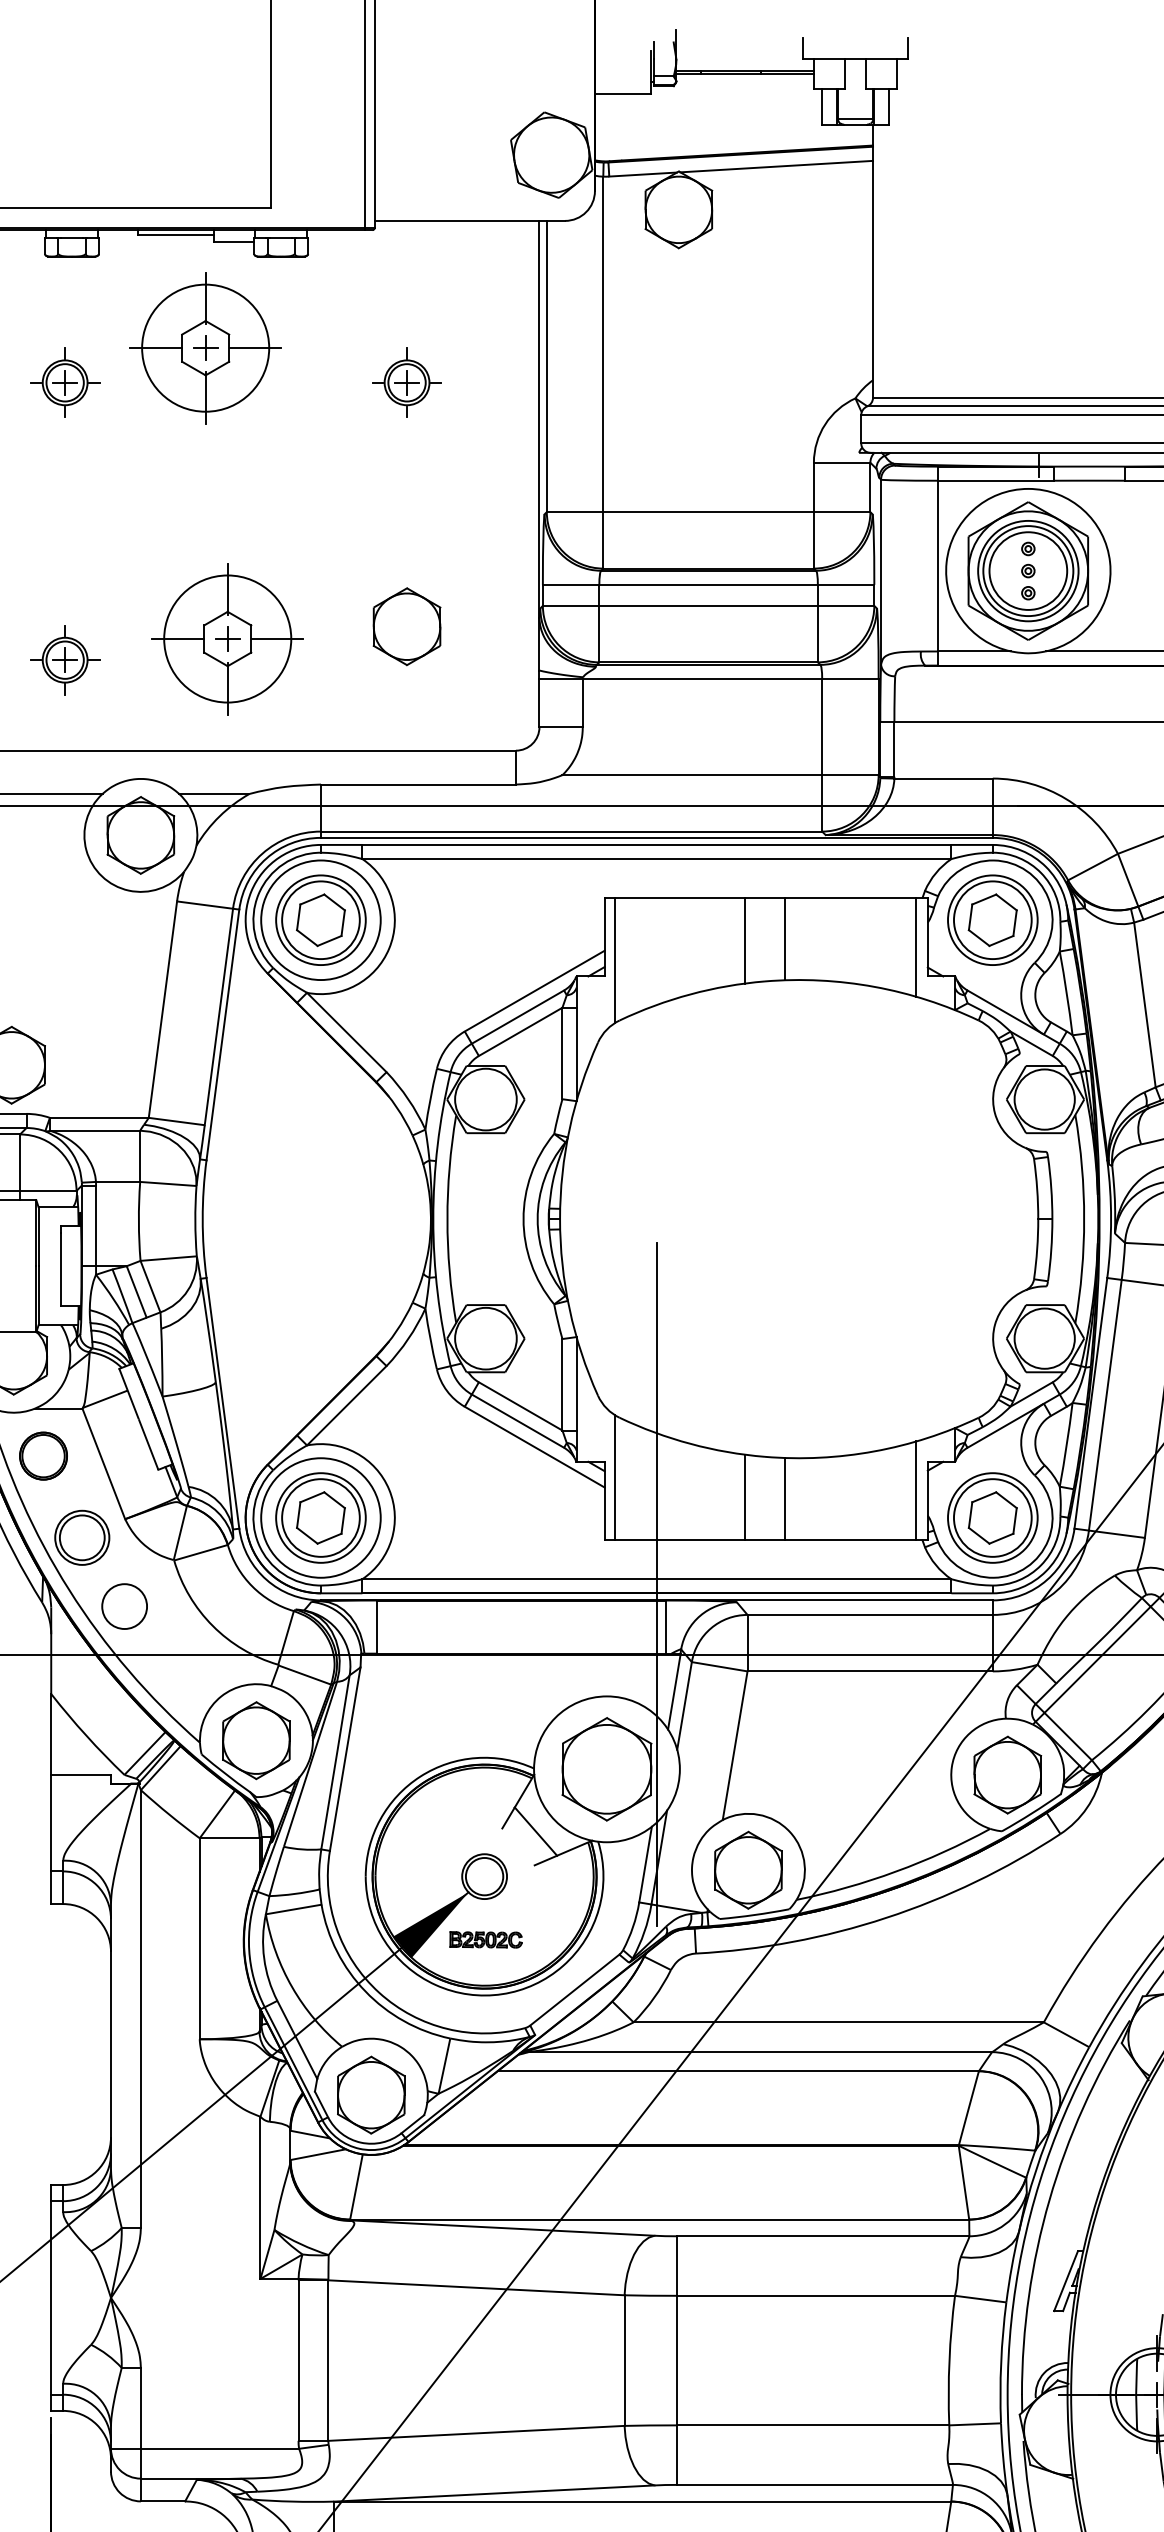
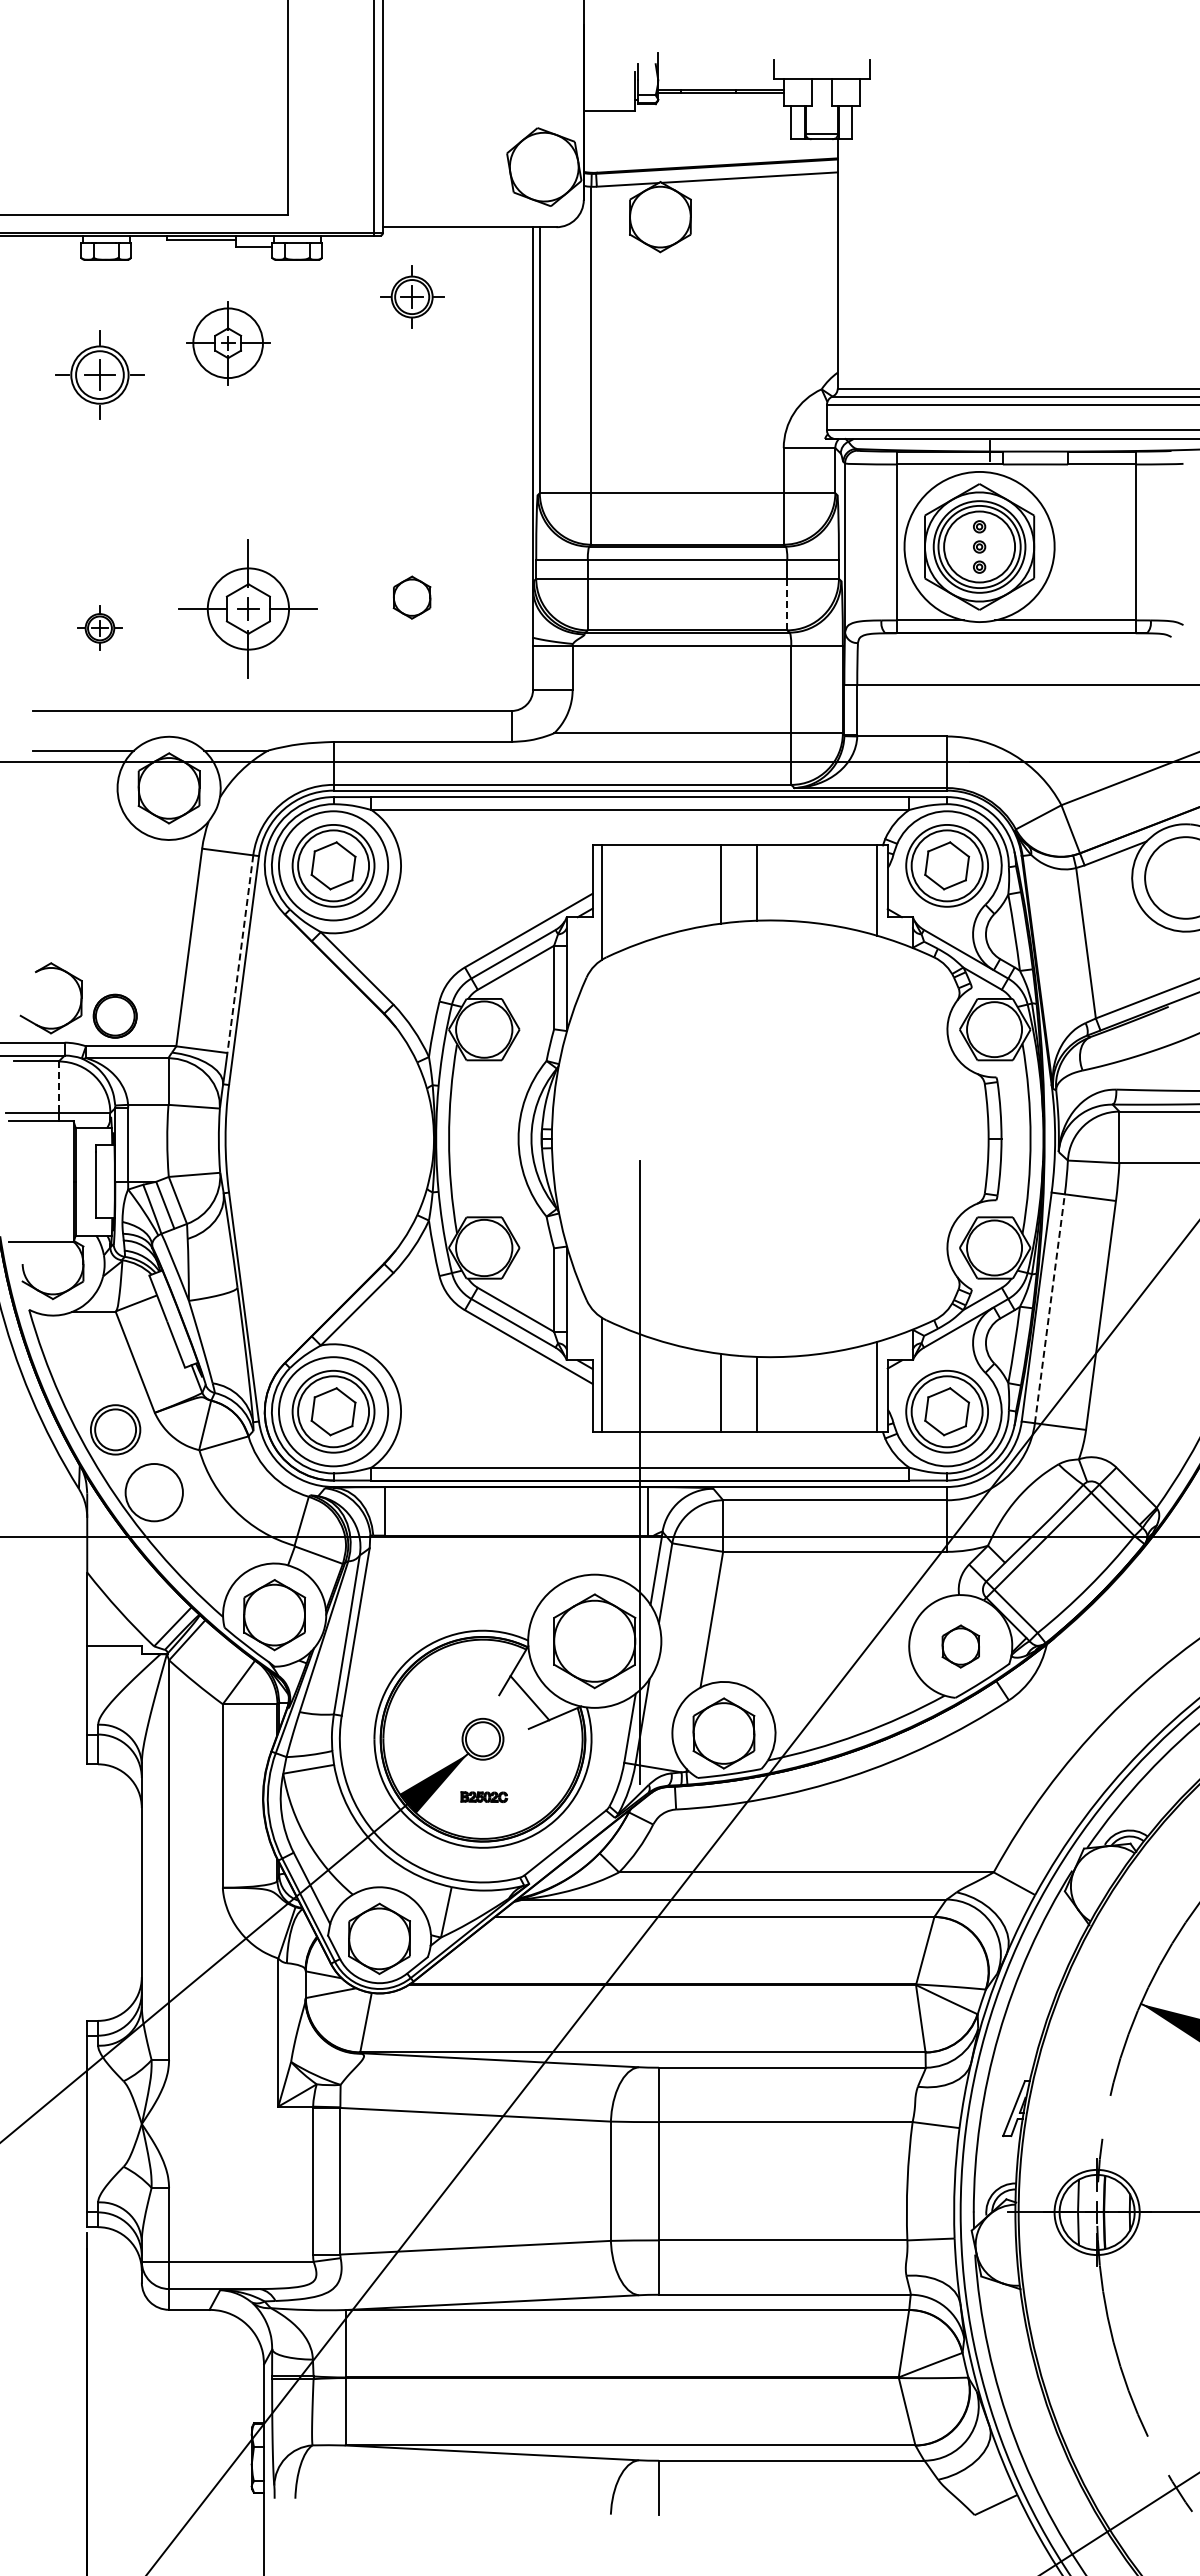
part: (204, 347) -> (227, 342), size x0.6
part: (64, 382) -> (99, 374), size x1.4
part: (407, 382) -> (412, 296), moved
part: (406, 626) -> (411, 597), size x0.6
line: (818, 634) -> (787, 604), solid -> dashed
circle: (227, 639) -> (248, 609), size x0.7
part: (64, 660) -> (99, 628), size x0.7
line: (219, 1017) -> (240, 954), solid -> dashed
line: (19, 1162) -> (58, 1087), solid -> dashed
line: (1104, 1404) -> (1049, 1308), solid -> dashed
part: (42, 1455) -> (114, 1015), moved
circle: (123, 1606) -> (153, 1492), size x1.4
part: (1007, 1775) -> (960, 1646), size x0.6
part: (485, 1940) -> (483, 1797), size x0.7

